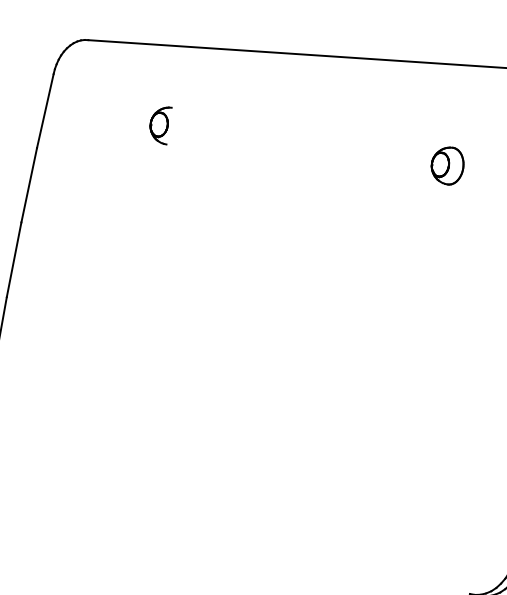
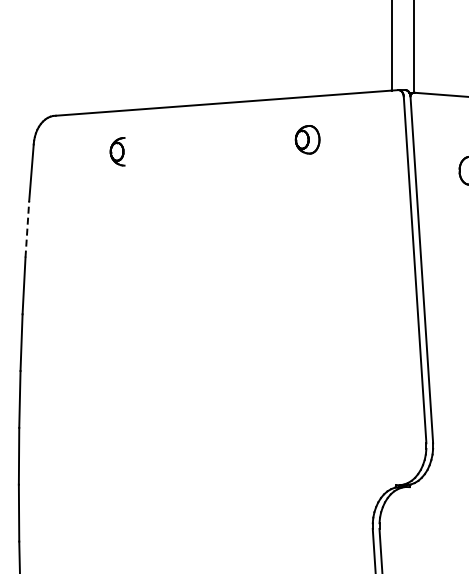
part: (159, 124) -> (117, 151), moved
part: (447, 165) -> (307, 139), moved
line: (29, 184) -> (27, 228), solid -> dashed

